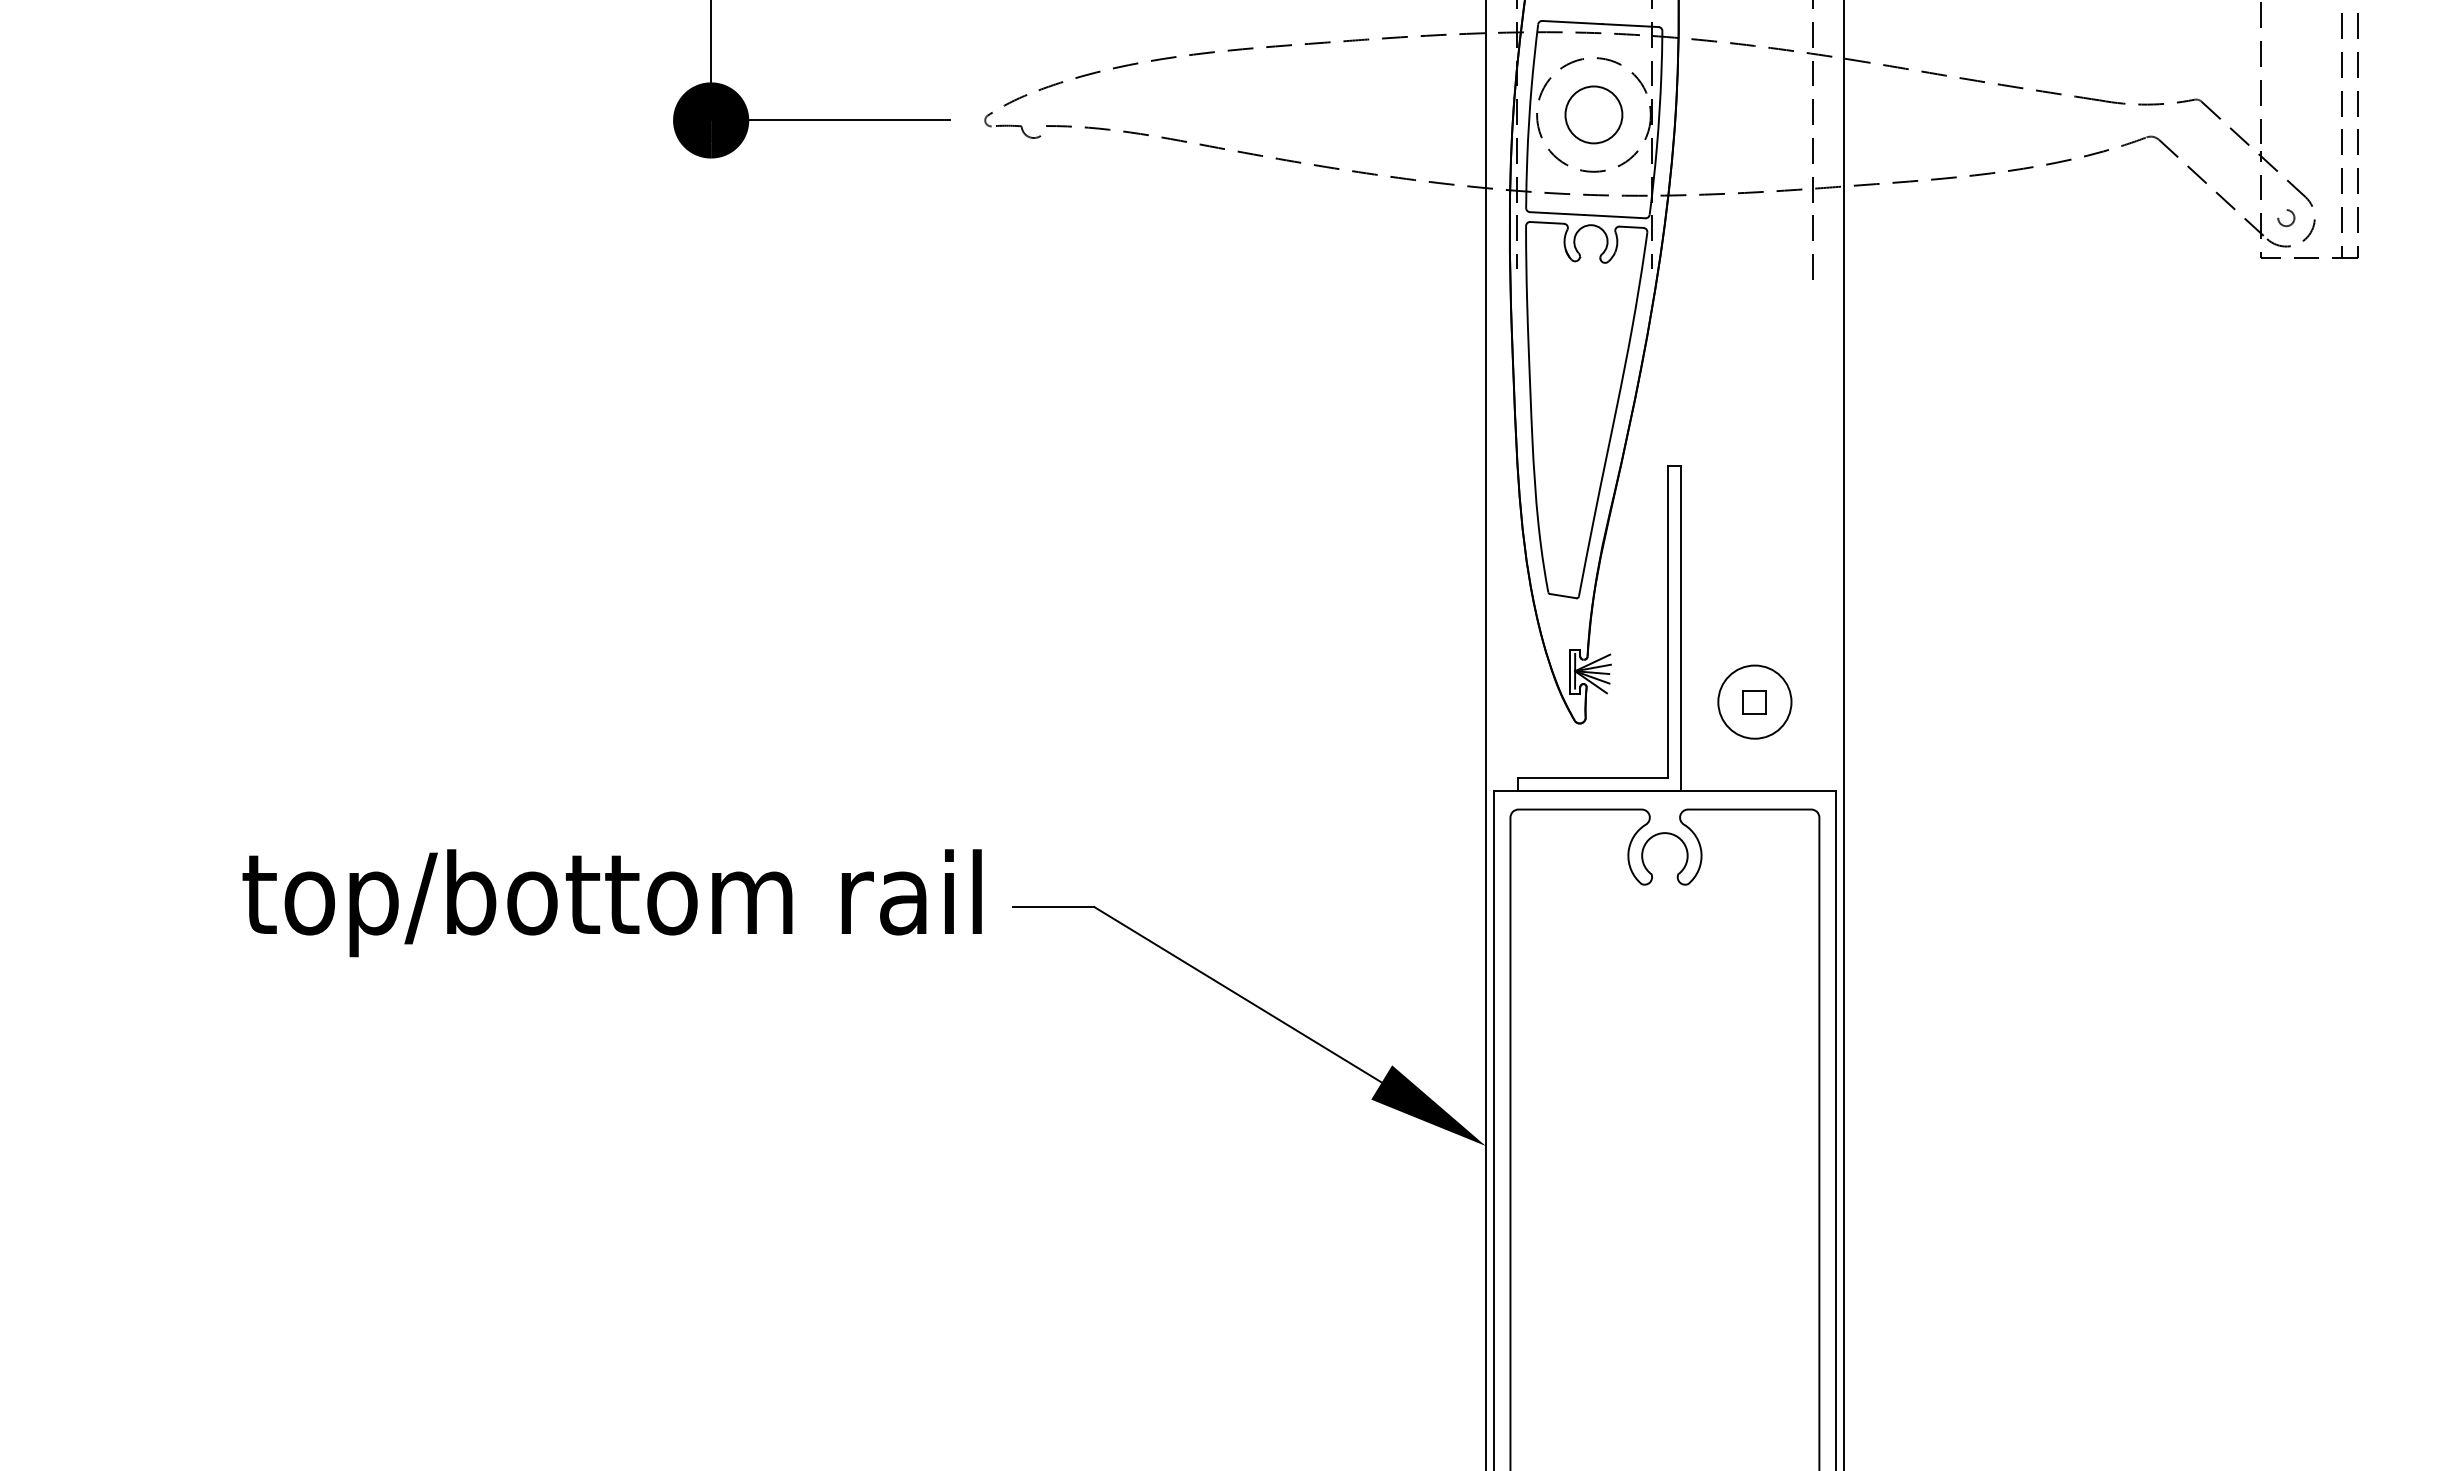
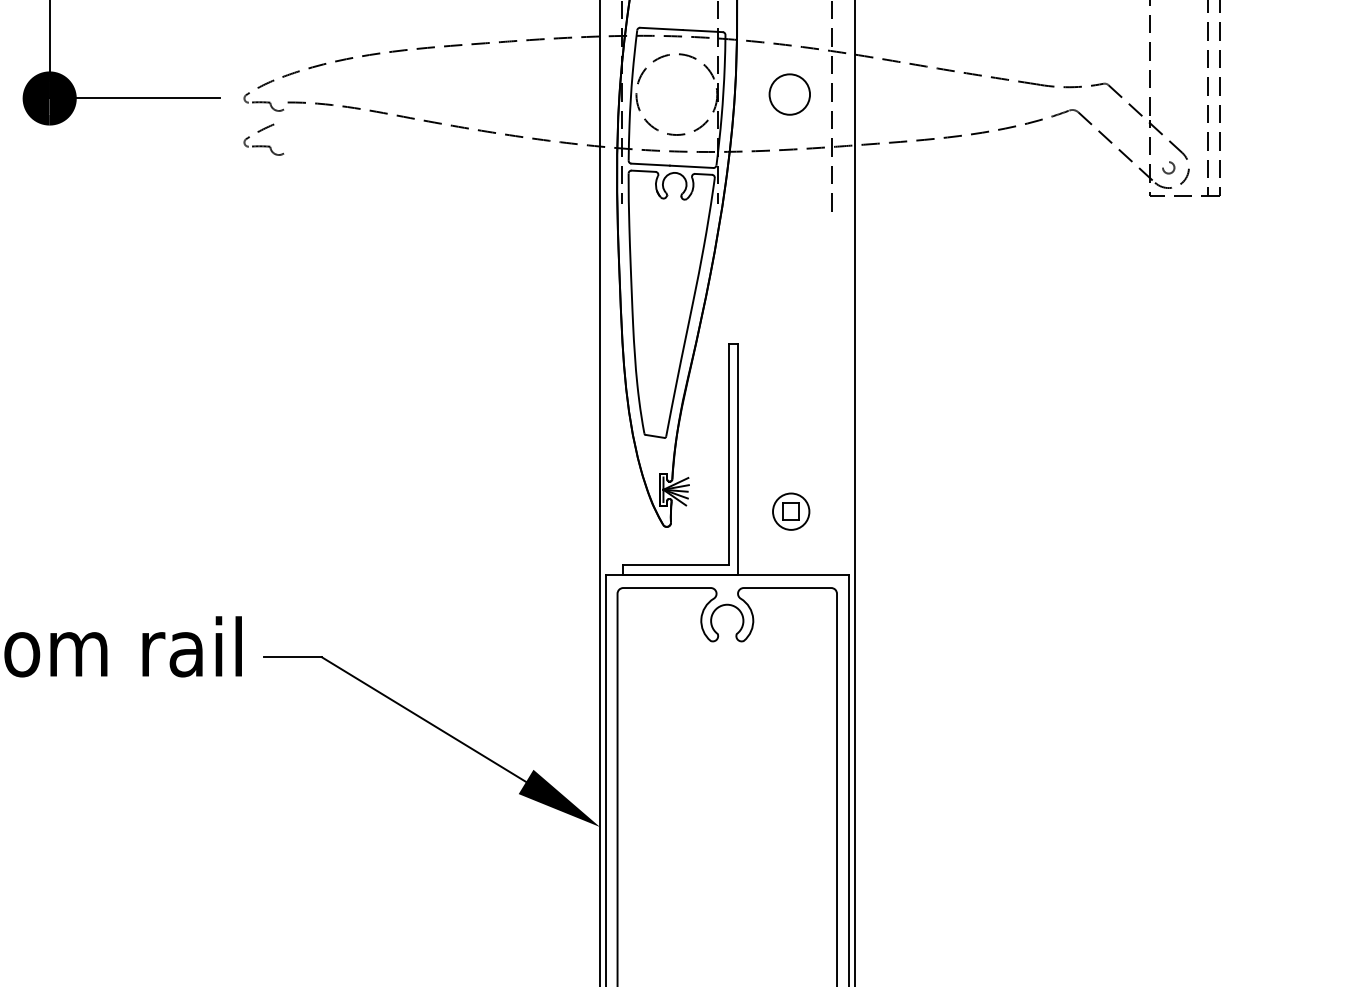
circle: (1593, 114) -> (789, 94), moved
part: (1012, 186) -> (263, 145), added
circle: (1754, 701) -> (790, 511), size x0.7

